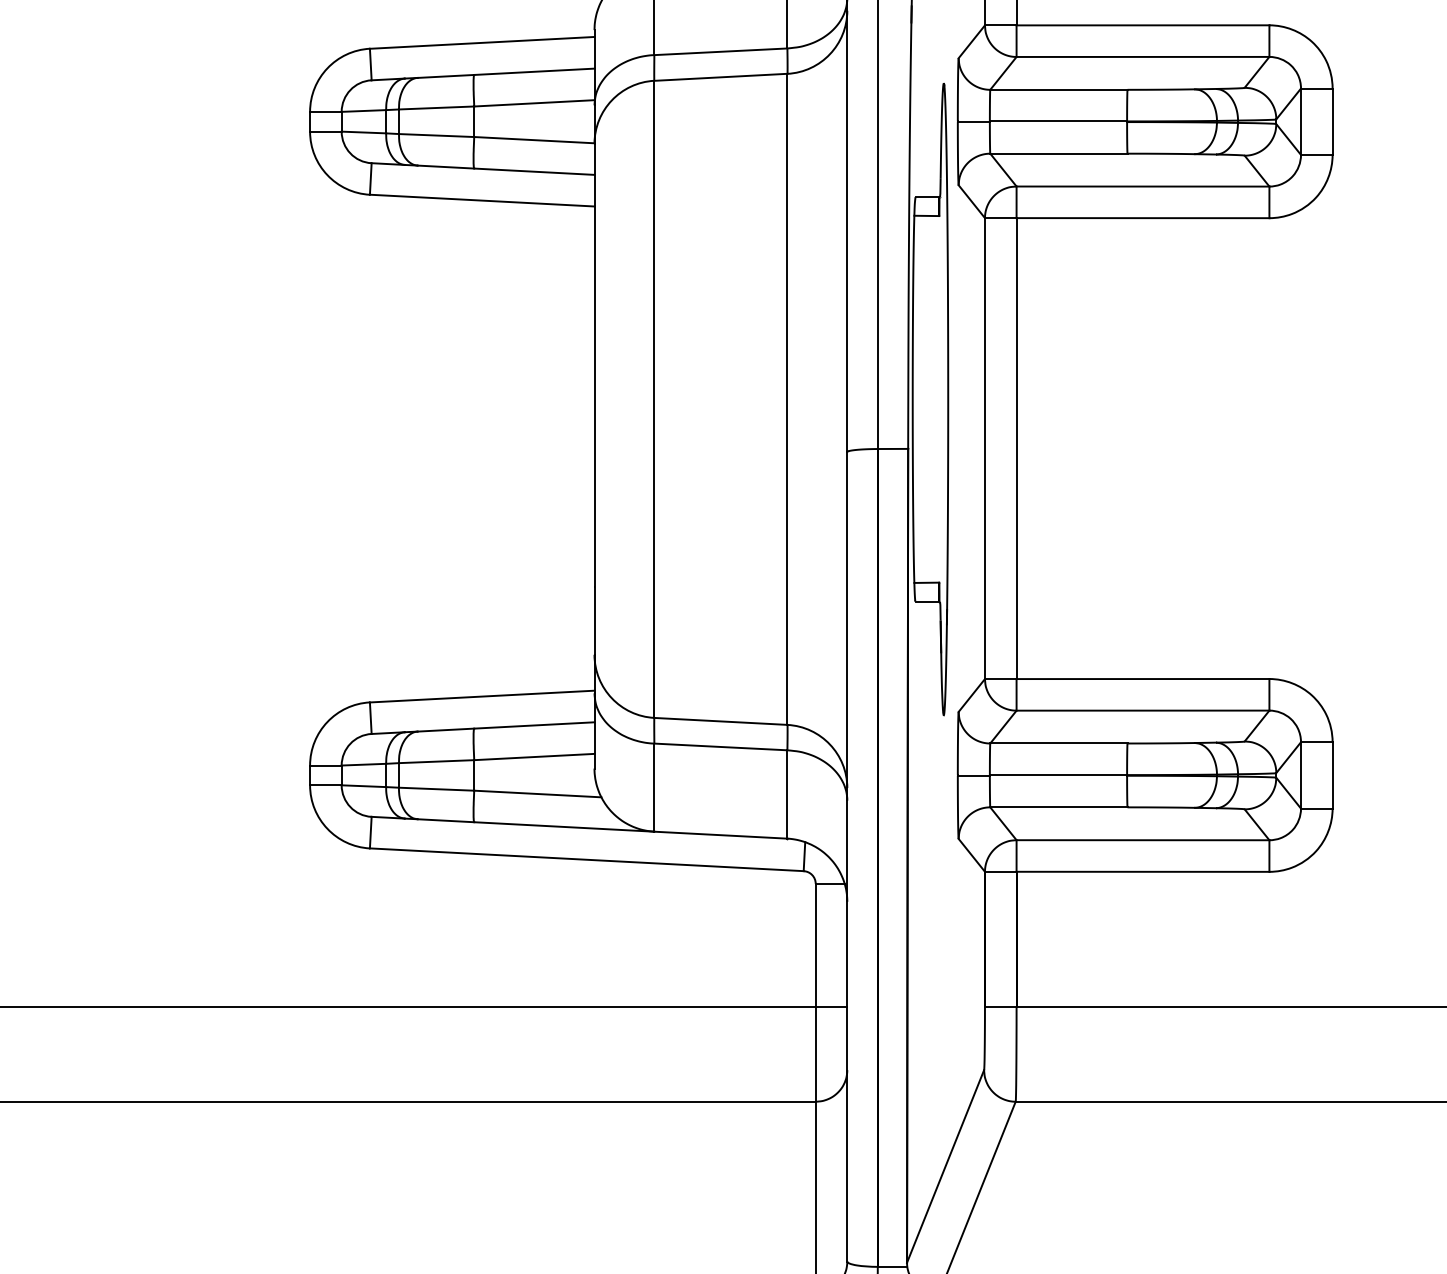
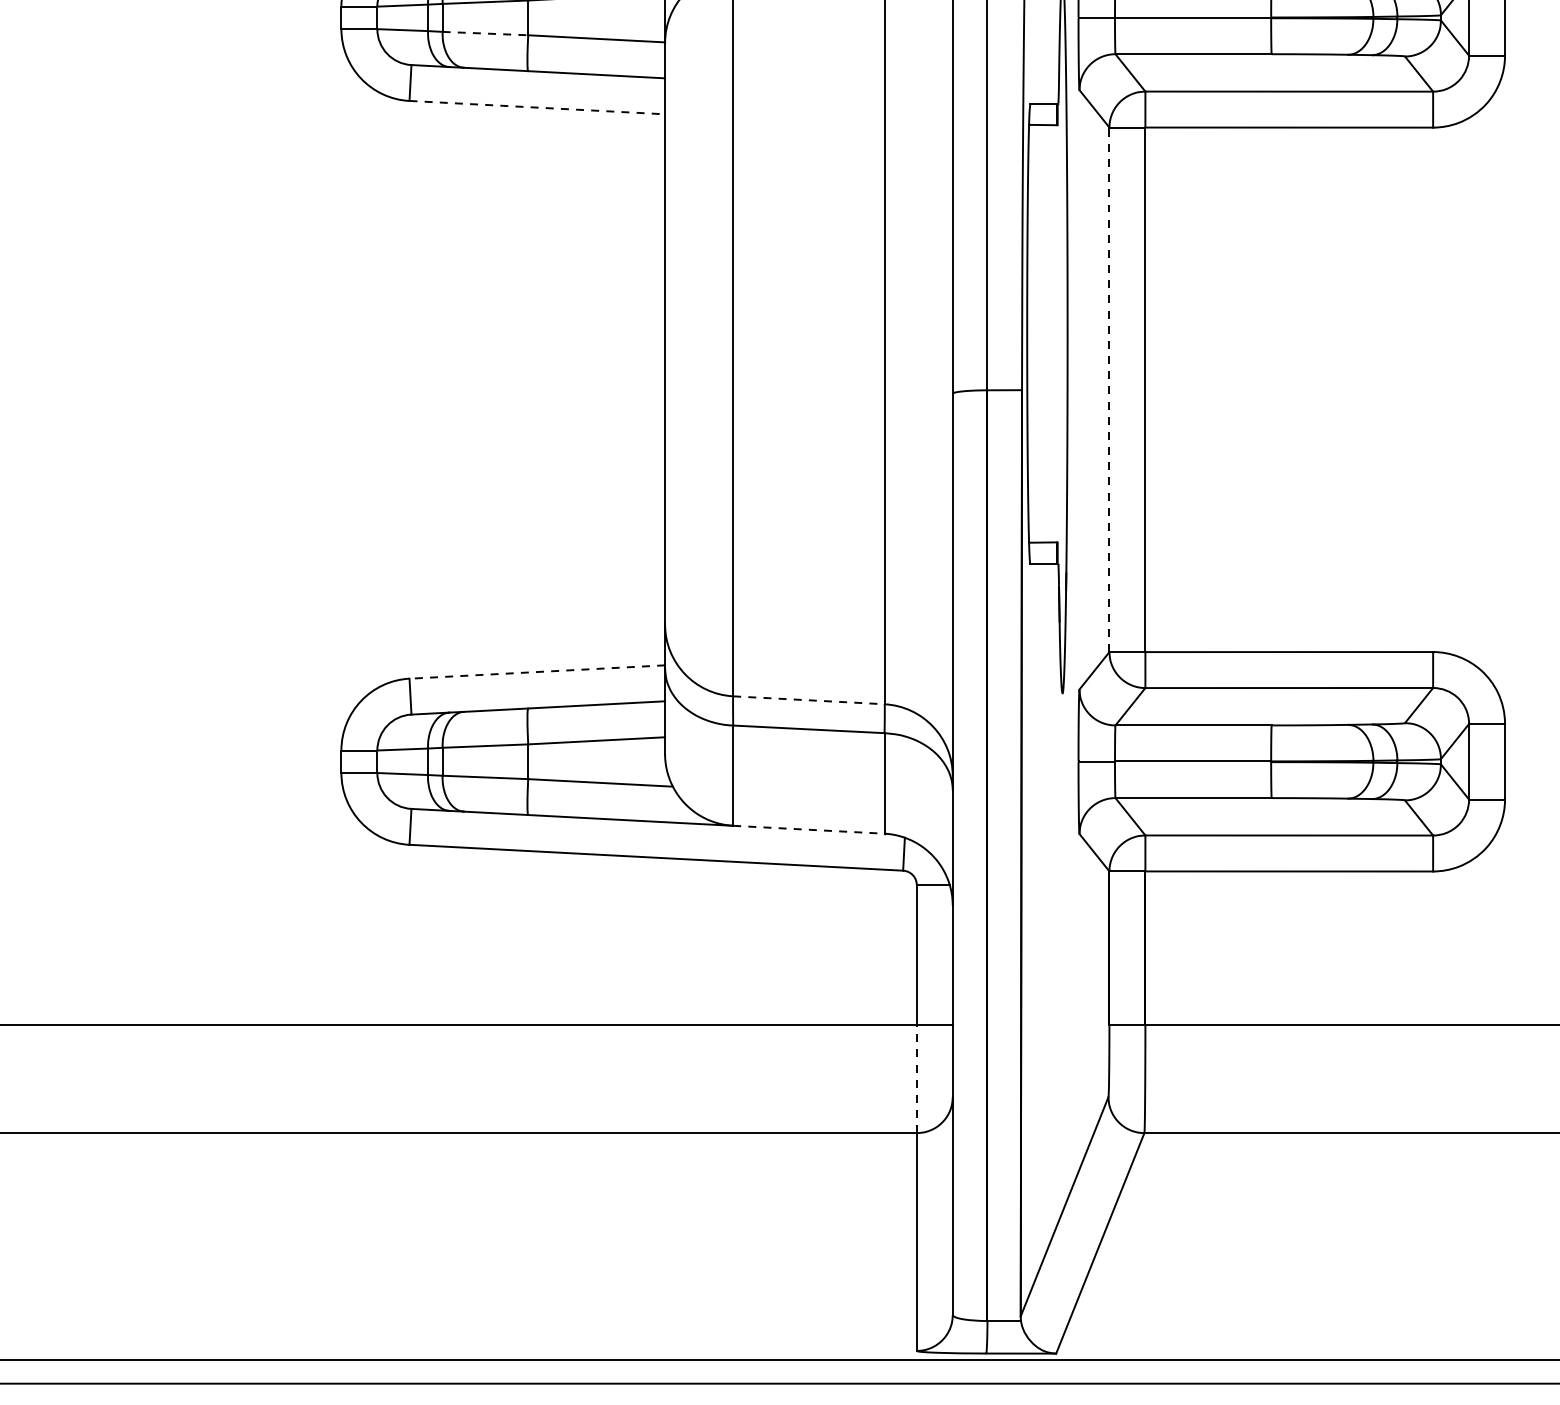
line: (436, 135) -> (485, 33), solid -> dashed
line: (482, 200) -> (537, 107), solid -> dashed
line: (984, 448) -> (1108, 389), solid -> dashed
line: (481, 696) -> (536, 671), solid -> dashed
line: (720, 721) -> (808, 700), solid -> dashed
line: (720, 835) -> (808, 830), solid -> dashed
line: (815, 1053) -> (916, 1078), solid -> dashed

